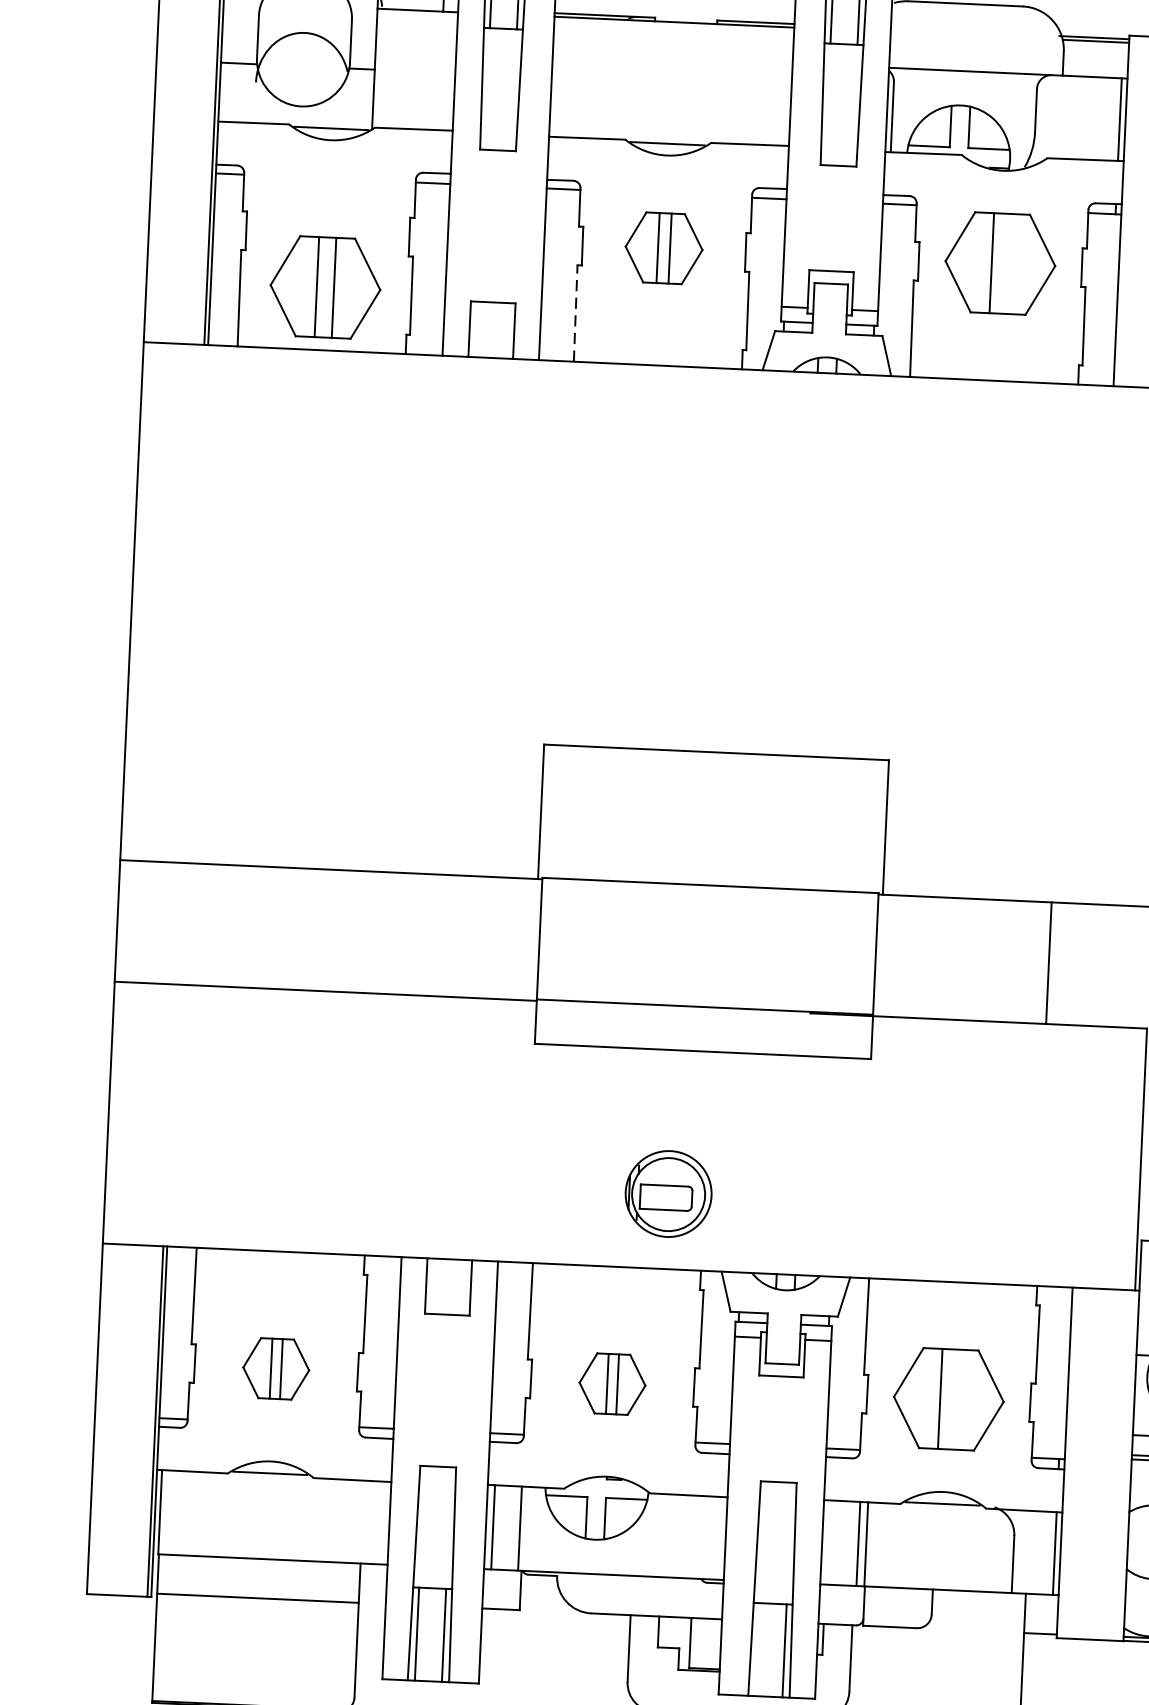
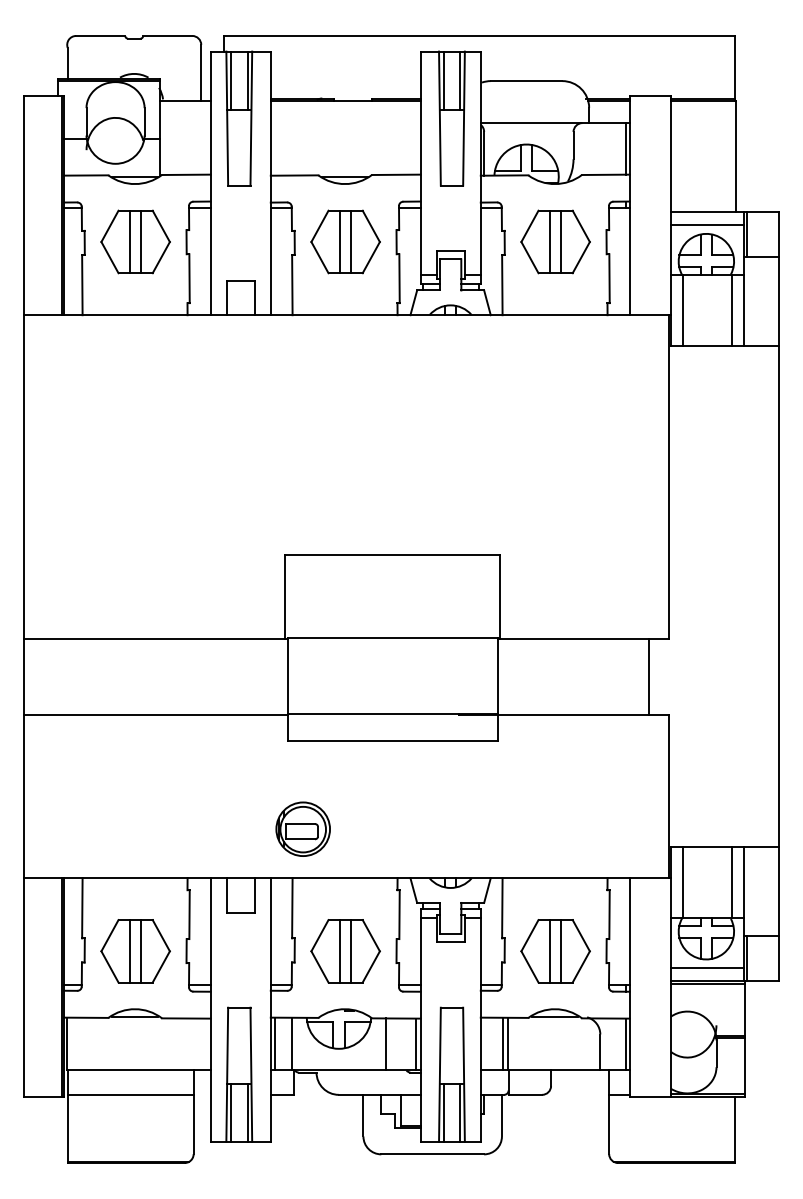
part: (663, 247) -> (345, 241), size x1.43
line: (1009, 263) -> (561, 241), added
part: (325, 286) -> (135, 241), moved
line: (575, 312) -> (292, 284), dashed -> solid
line: (1048, 962) -> (648, 676), moved
part: (667, 1192) -> (302, 828), moved
part: (276, 1369) -> (135, 951), size x1.67
part: (612, 1384) -> (345, 951), size x1.67
line: (958, 1400) -> (561, 951), added
line: (669, 1536) -> (385, 1044), added
line: (719, 1538) -> (416, 1044), added
line: (757, 1649) -> (443, 1112), added

